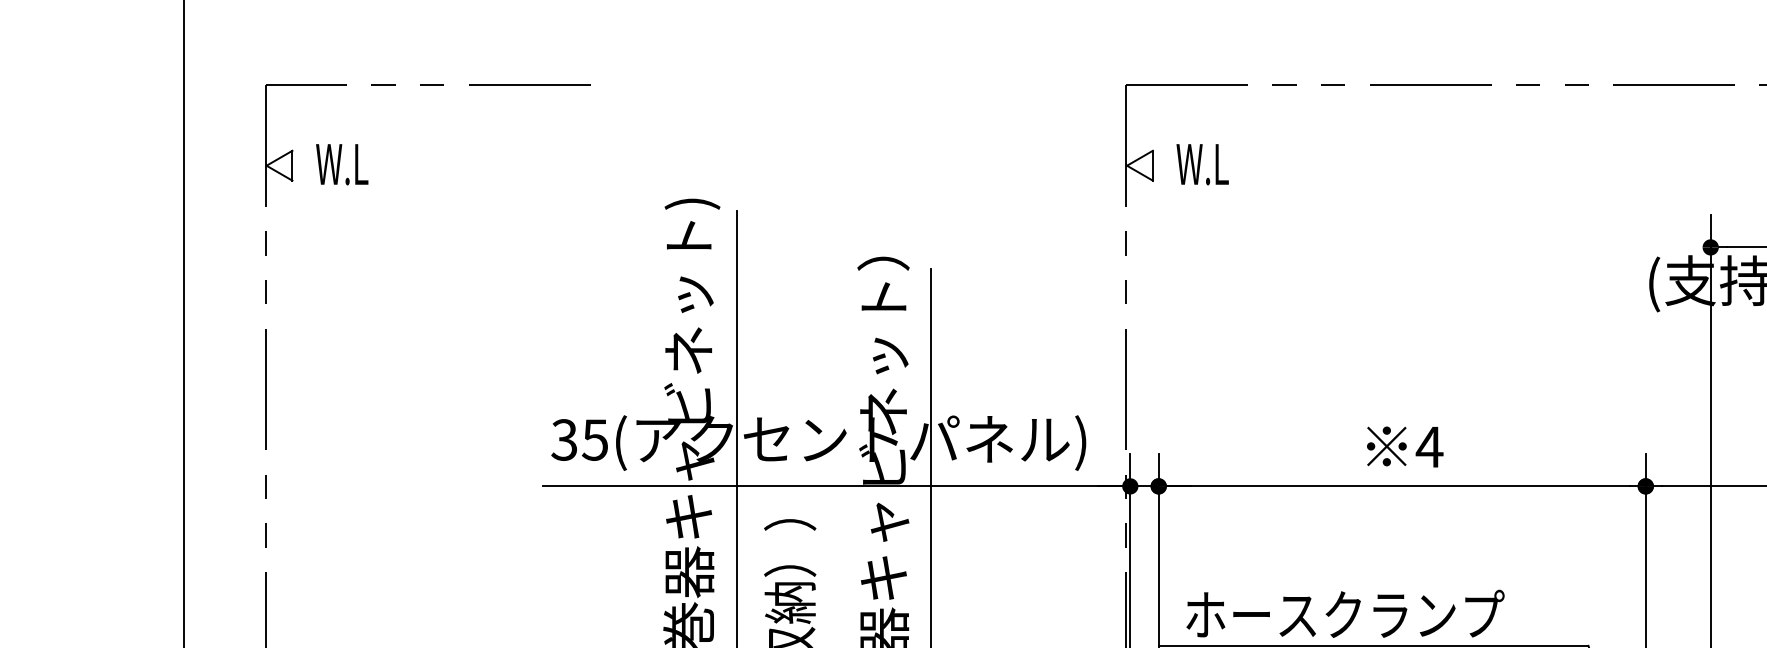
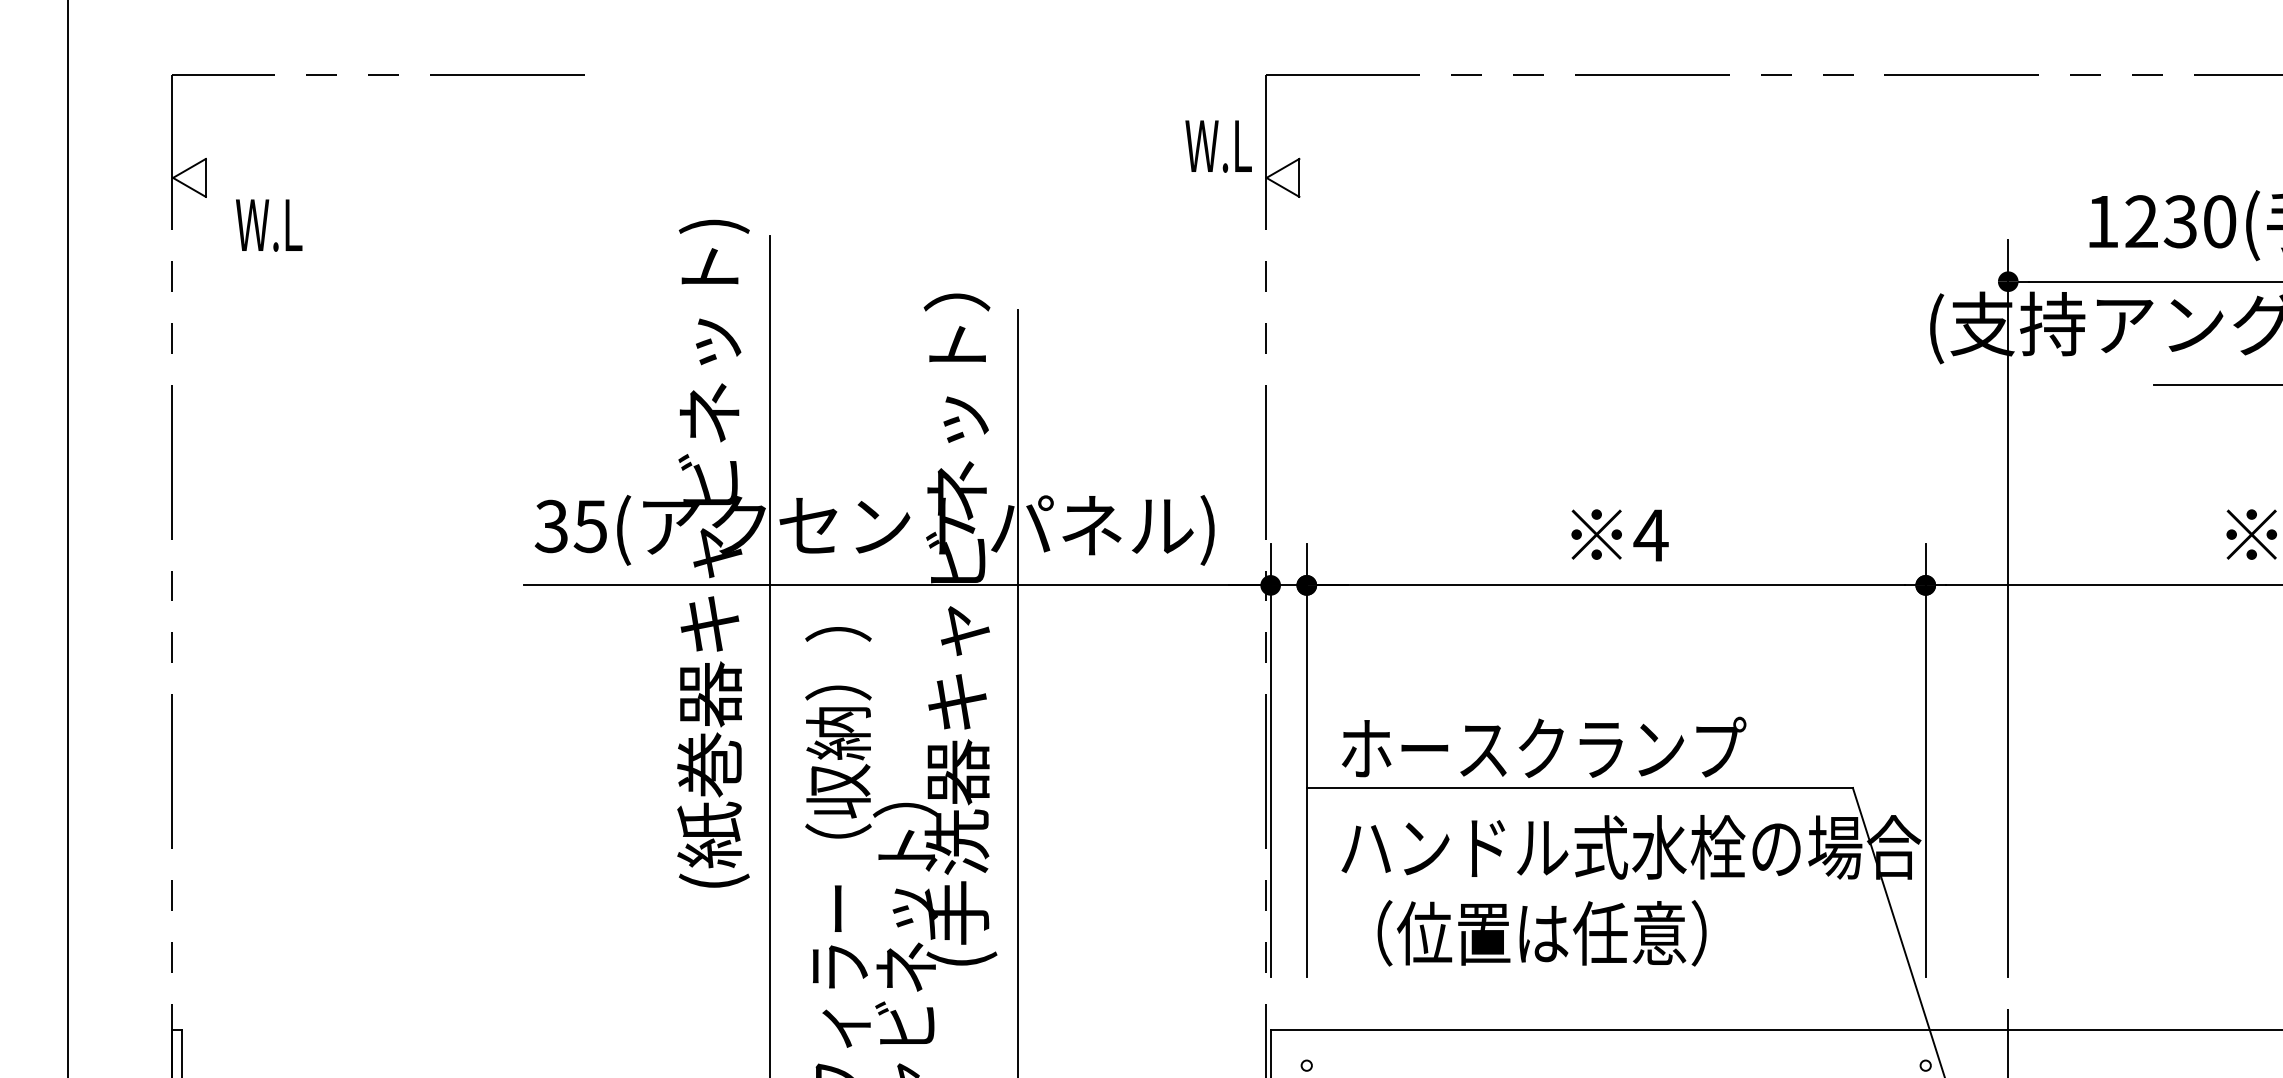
text: (342, 164) -> (269, 225), moved
text: (1202, 164) -> (1218, 146), moved

